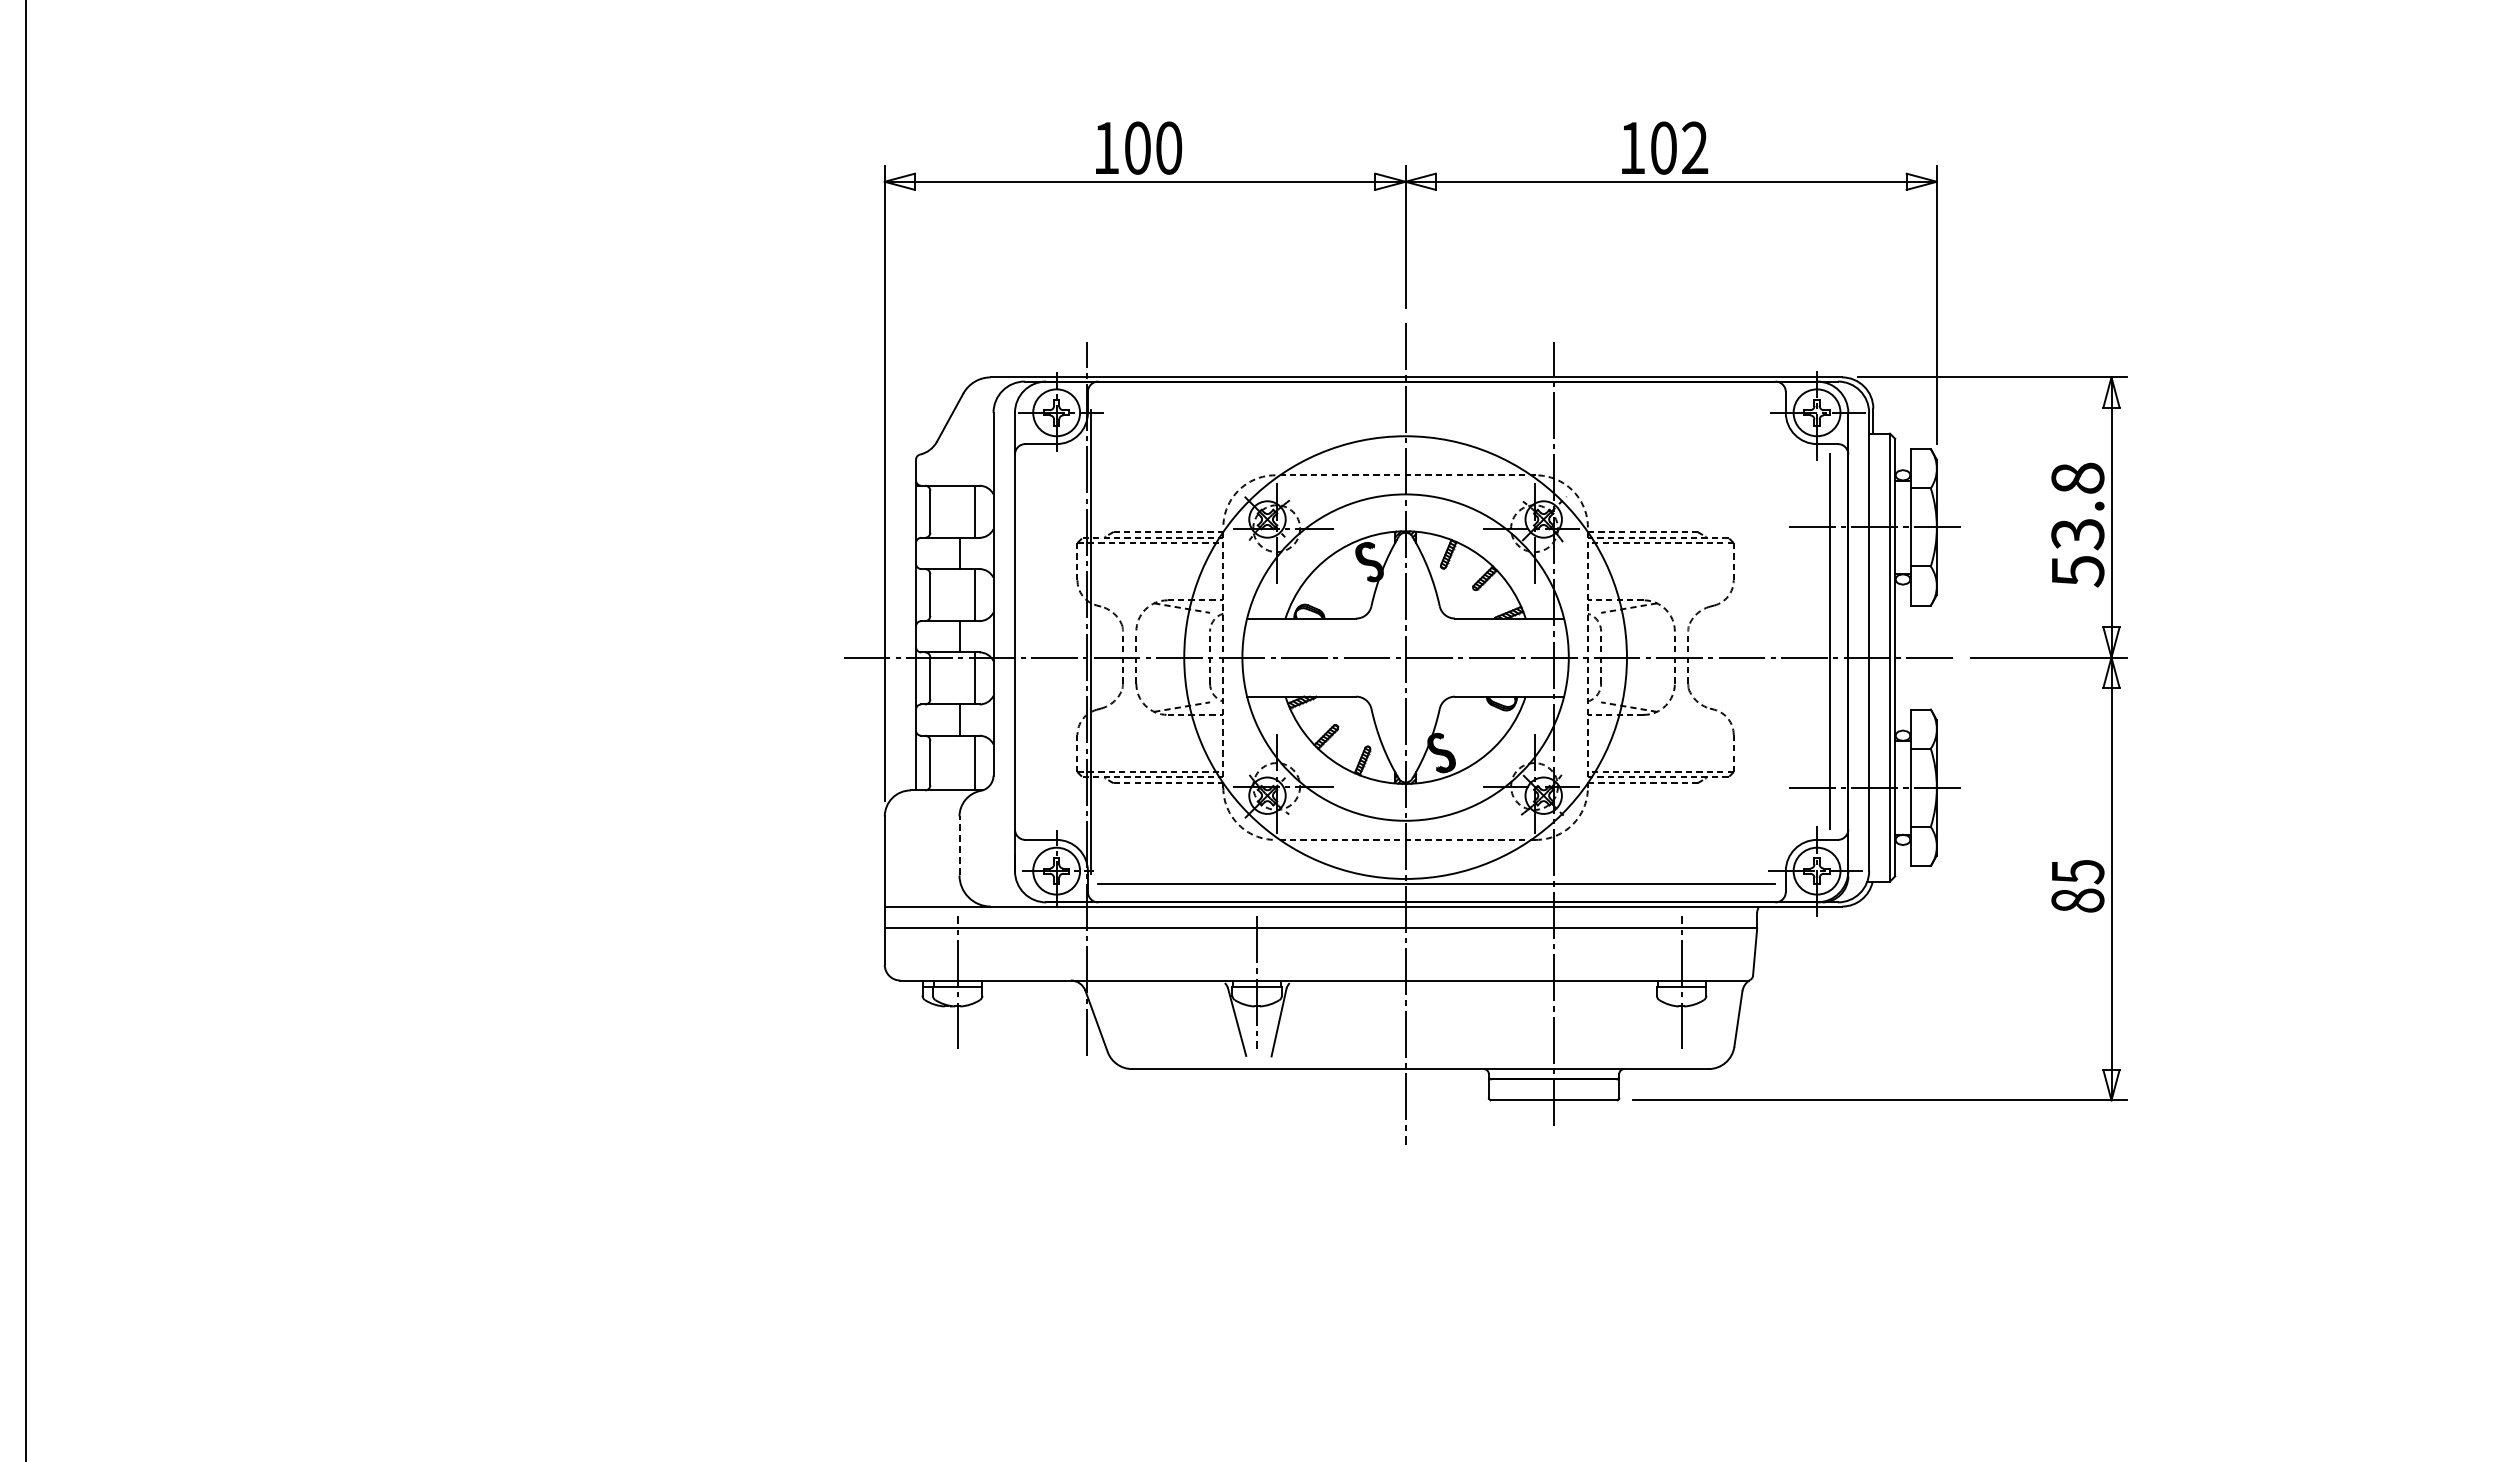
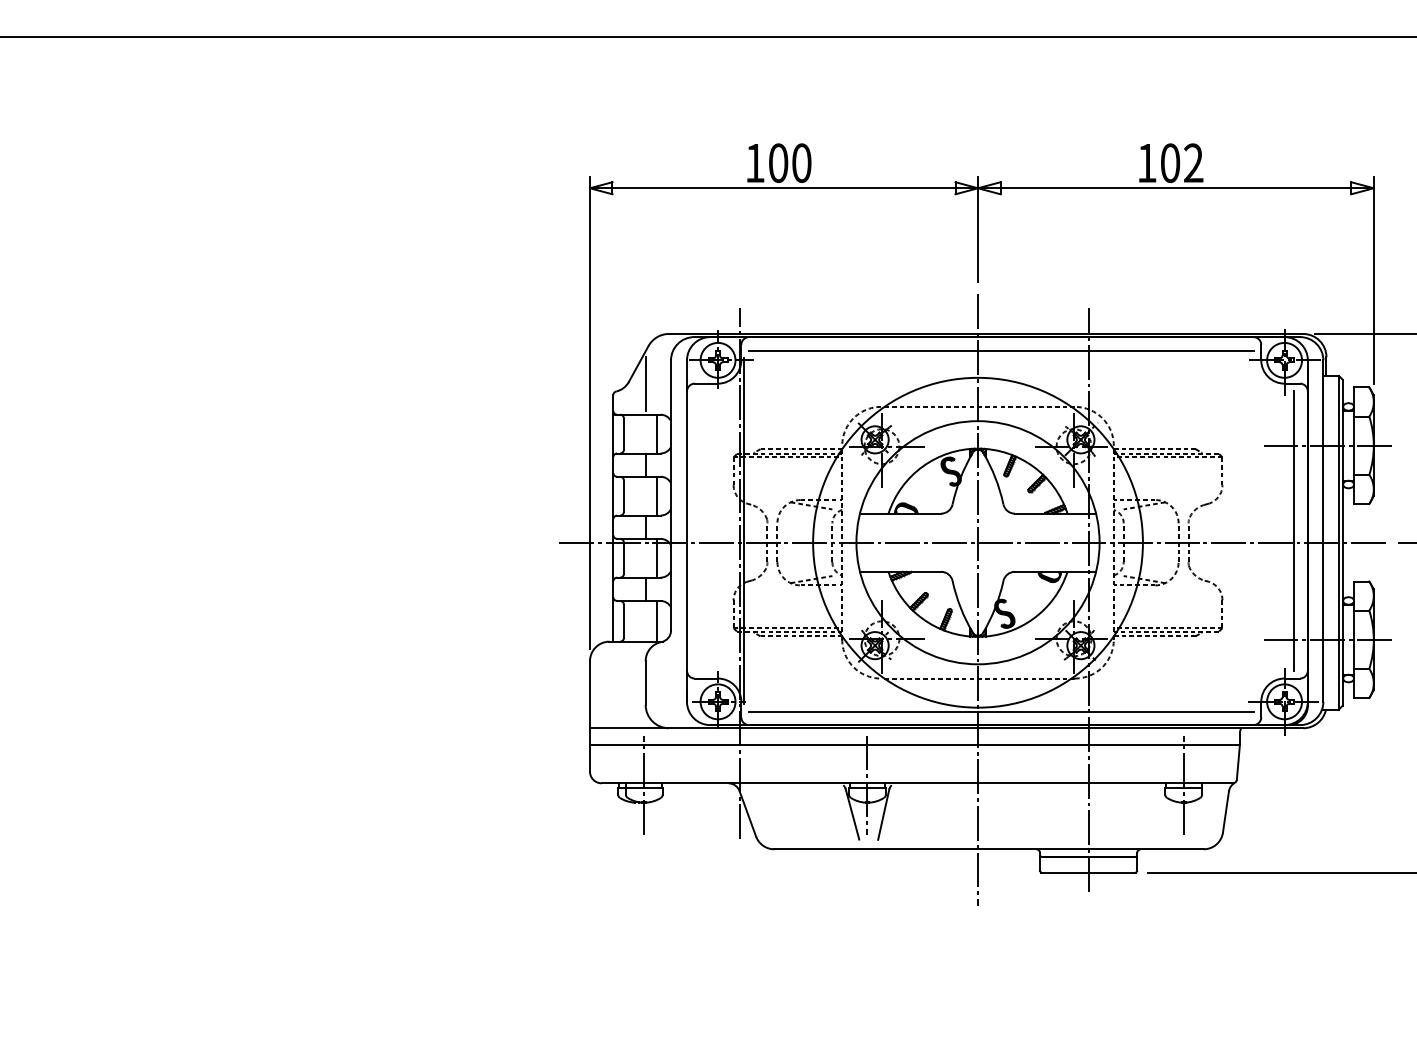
line: (1436, 399) -> (1001, 350), added
line: (959, 444) -> (645, 383), added
line: (959, 845) -> (645, 682), dashed -> solid

